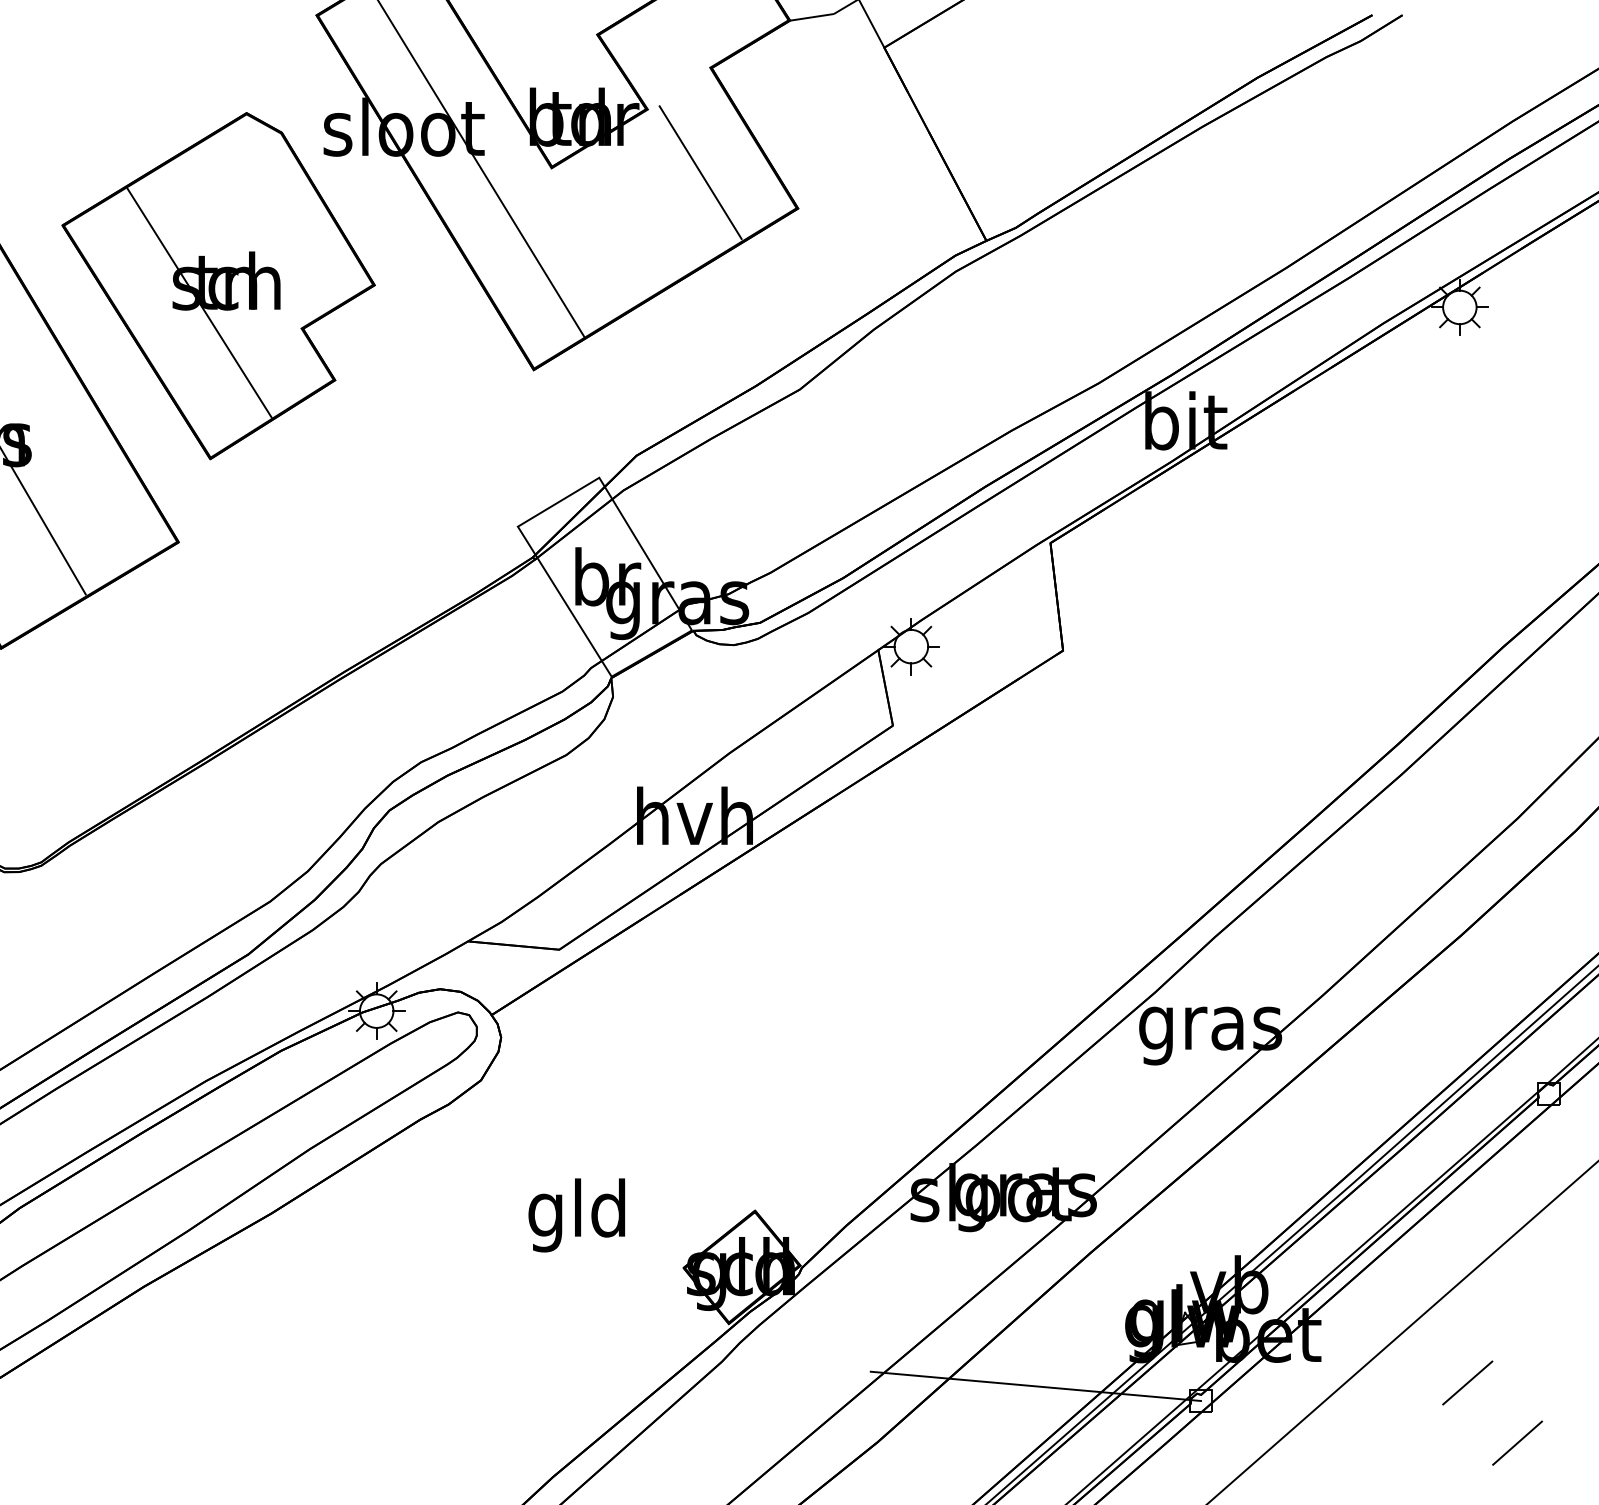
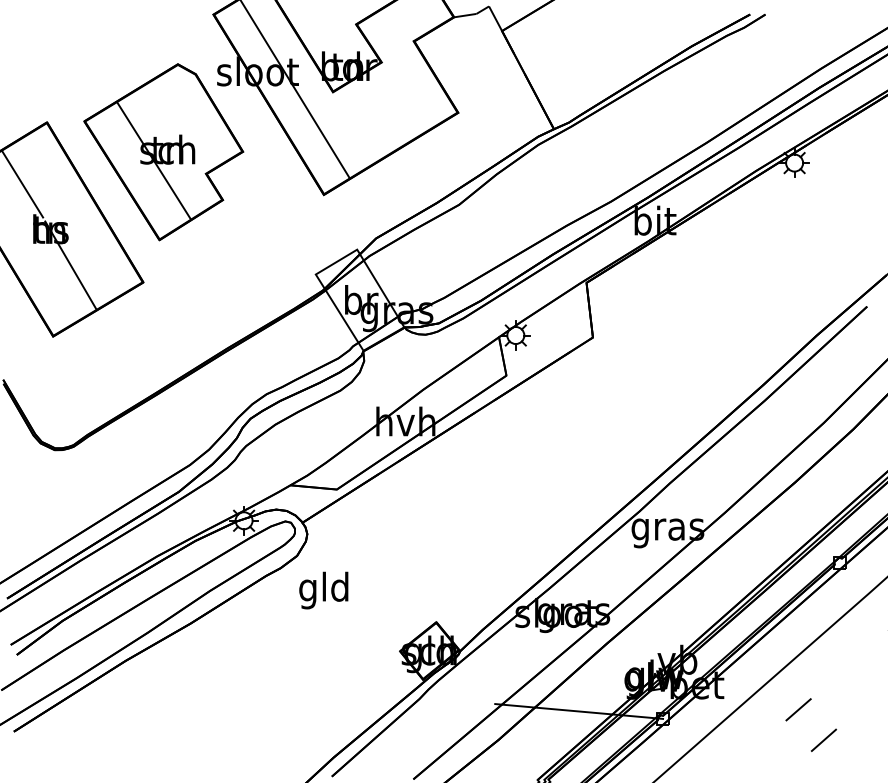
line: (700, 172) -> (408, 94), removed
text: (576, 1215) -> (323, 590), moved

